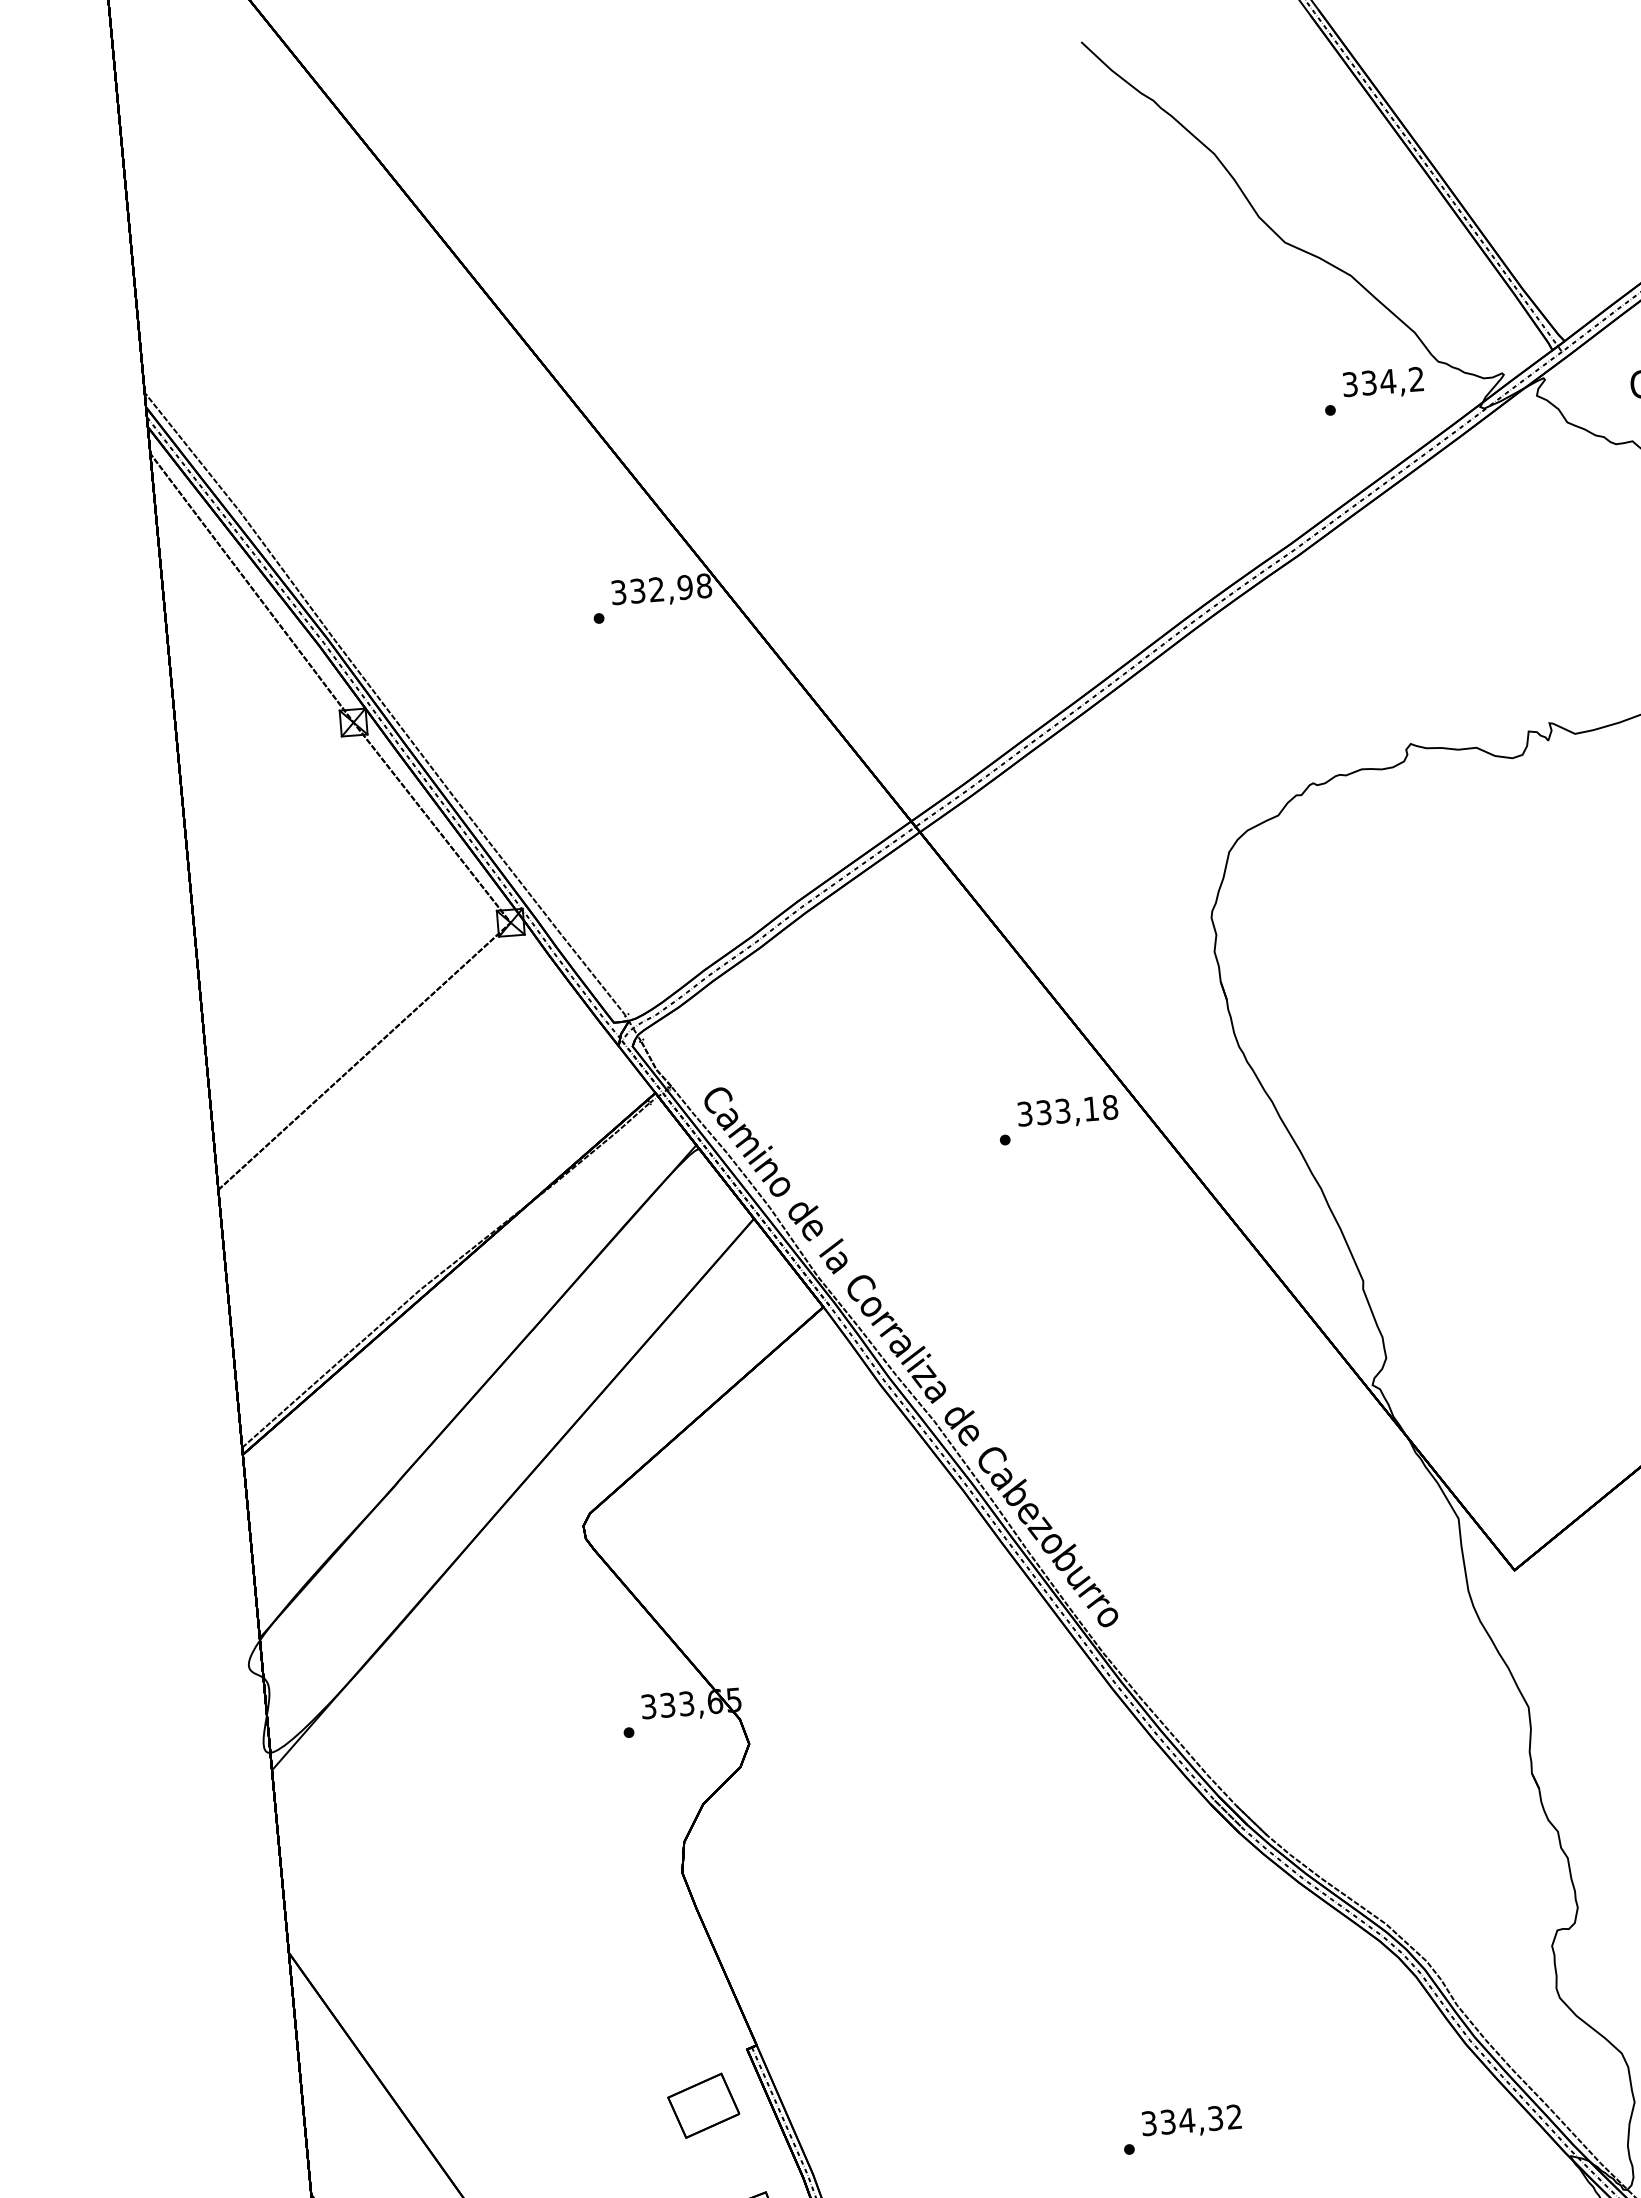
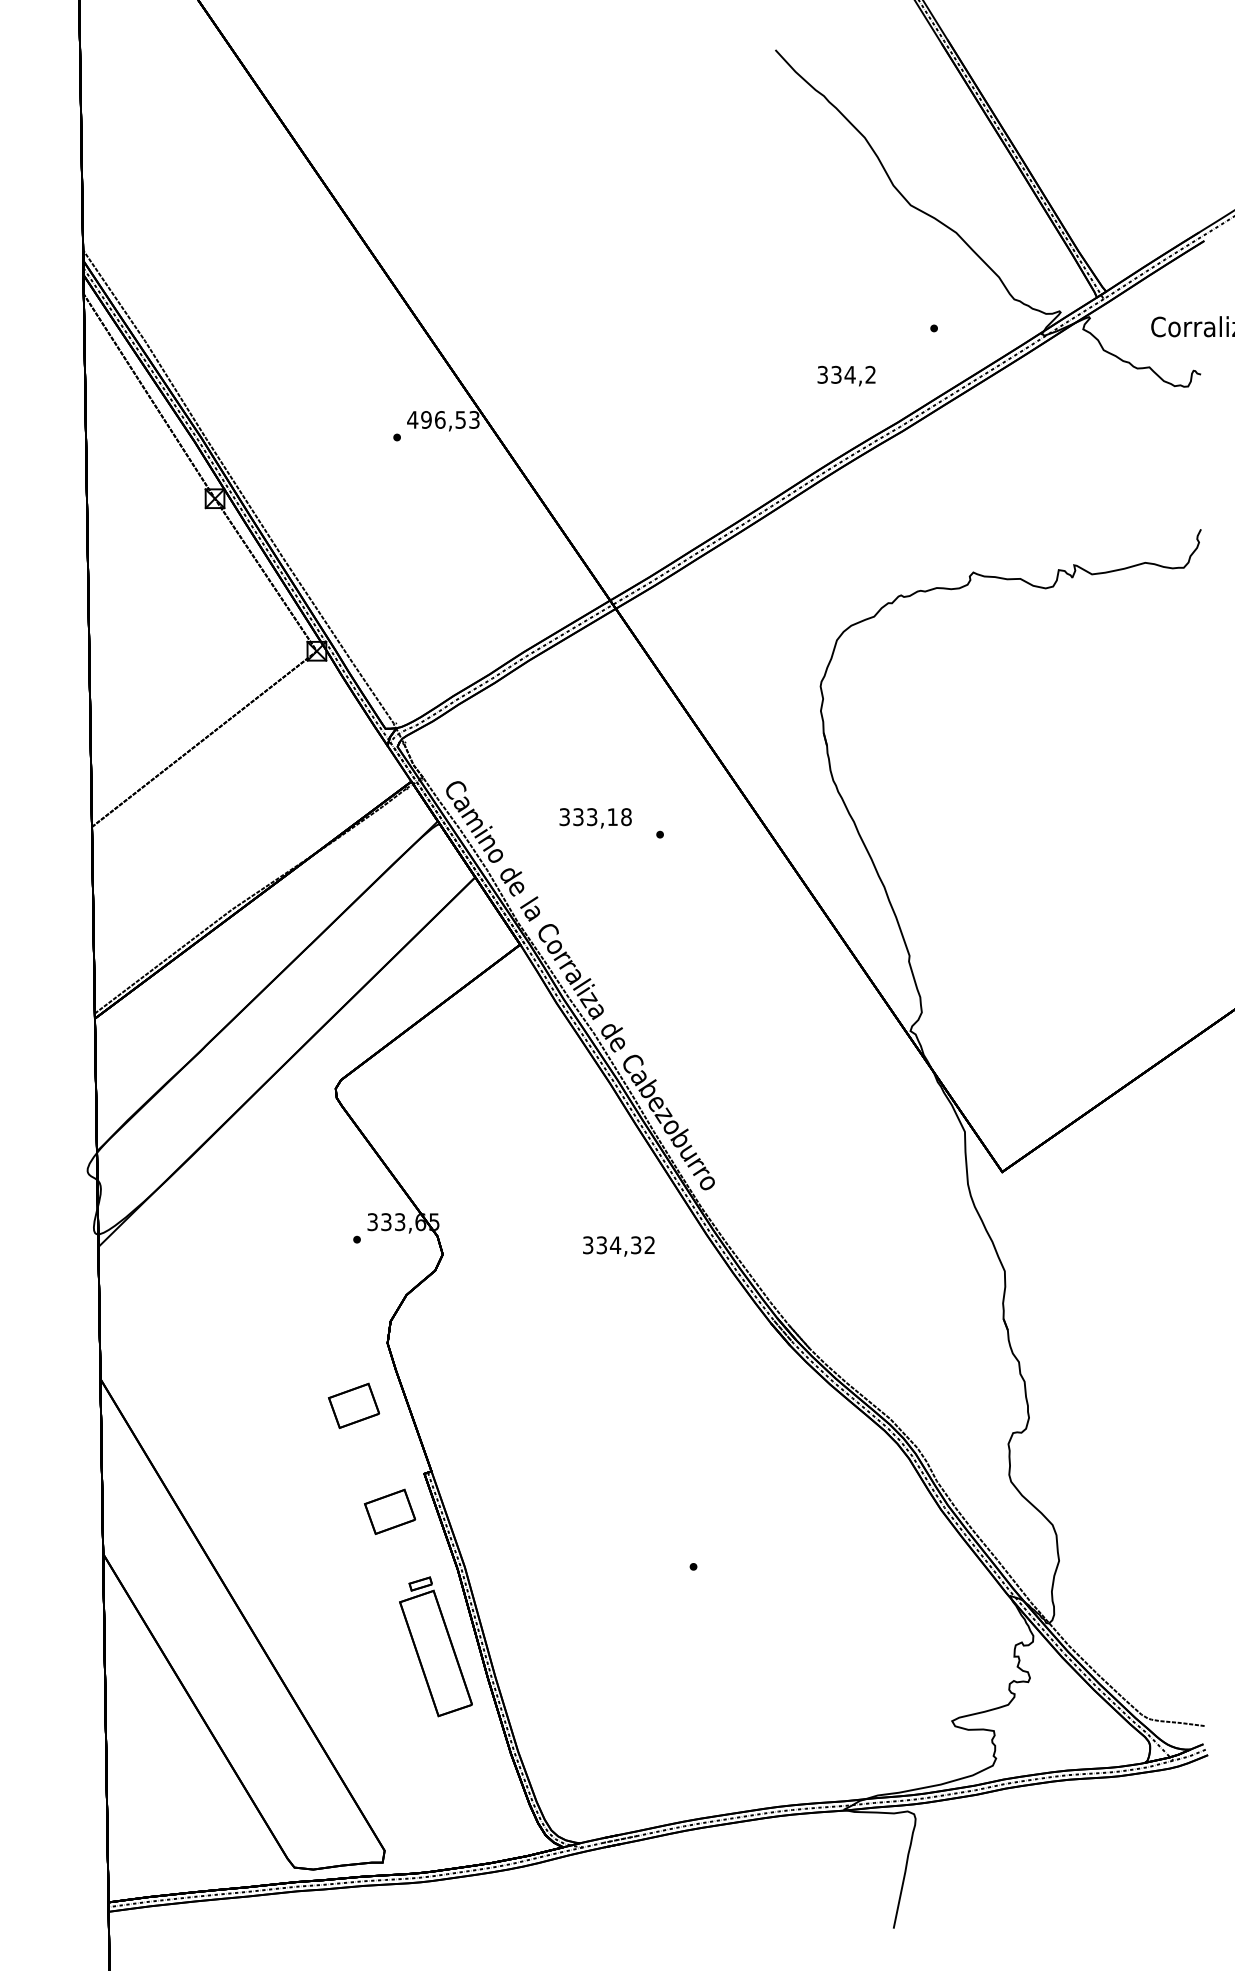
text: (1383, 382) -> (846, 375), moved
text: (661, 588) -> (443, 419), 332,98 -> 496,53
text: (1067, 1112) -> (595, 818), moved
part: (643, 1962) -> (354, 1405), added
text: (1191, 2121) -> (618, 1246), moved

